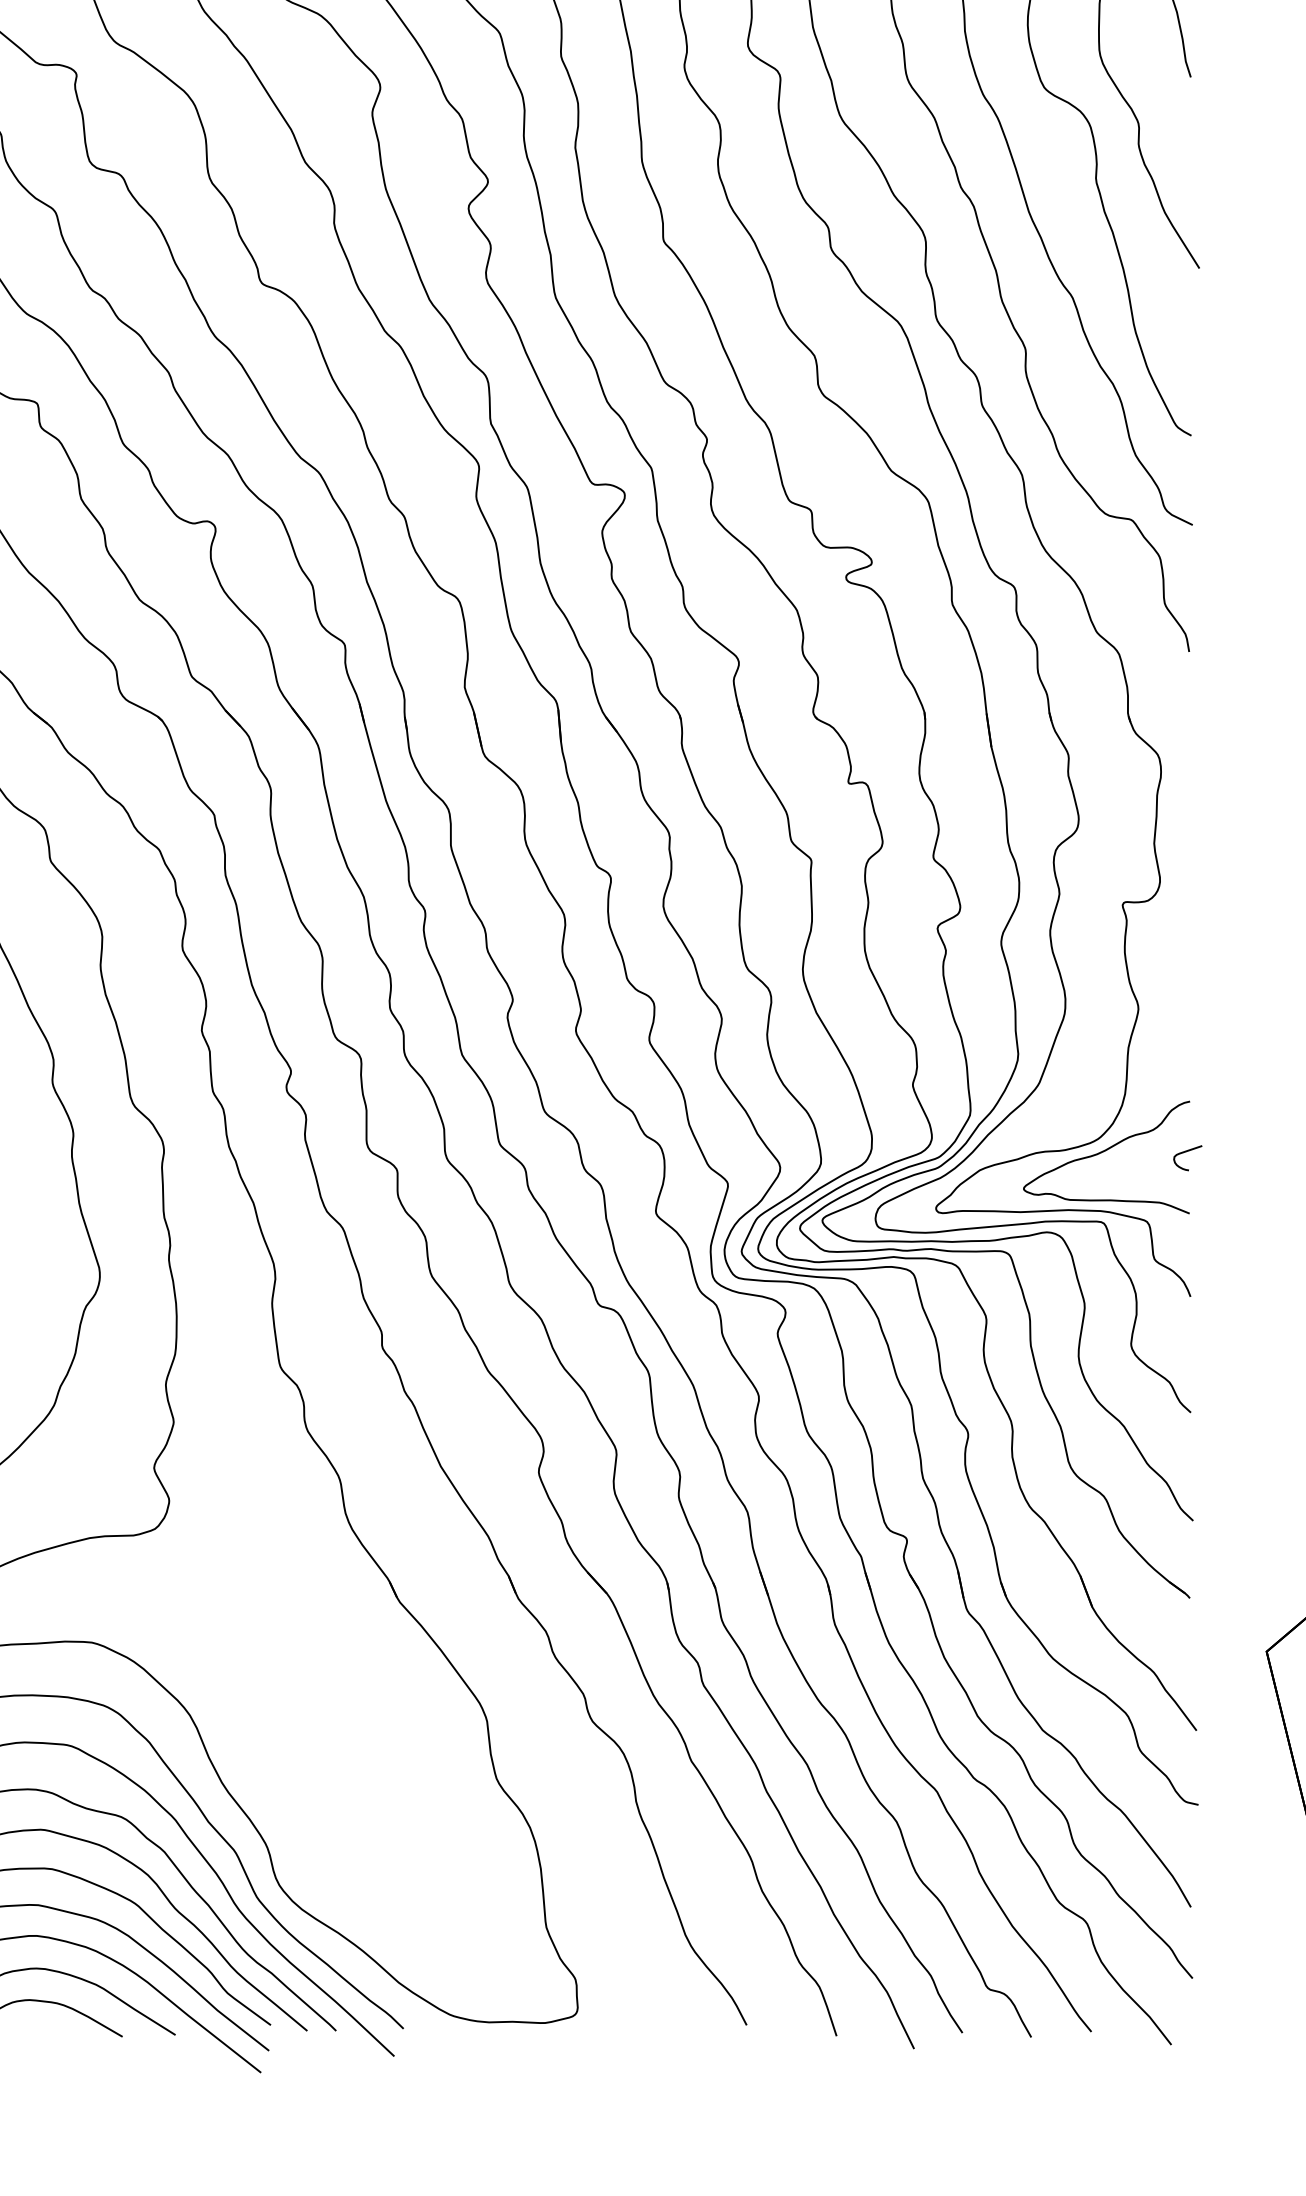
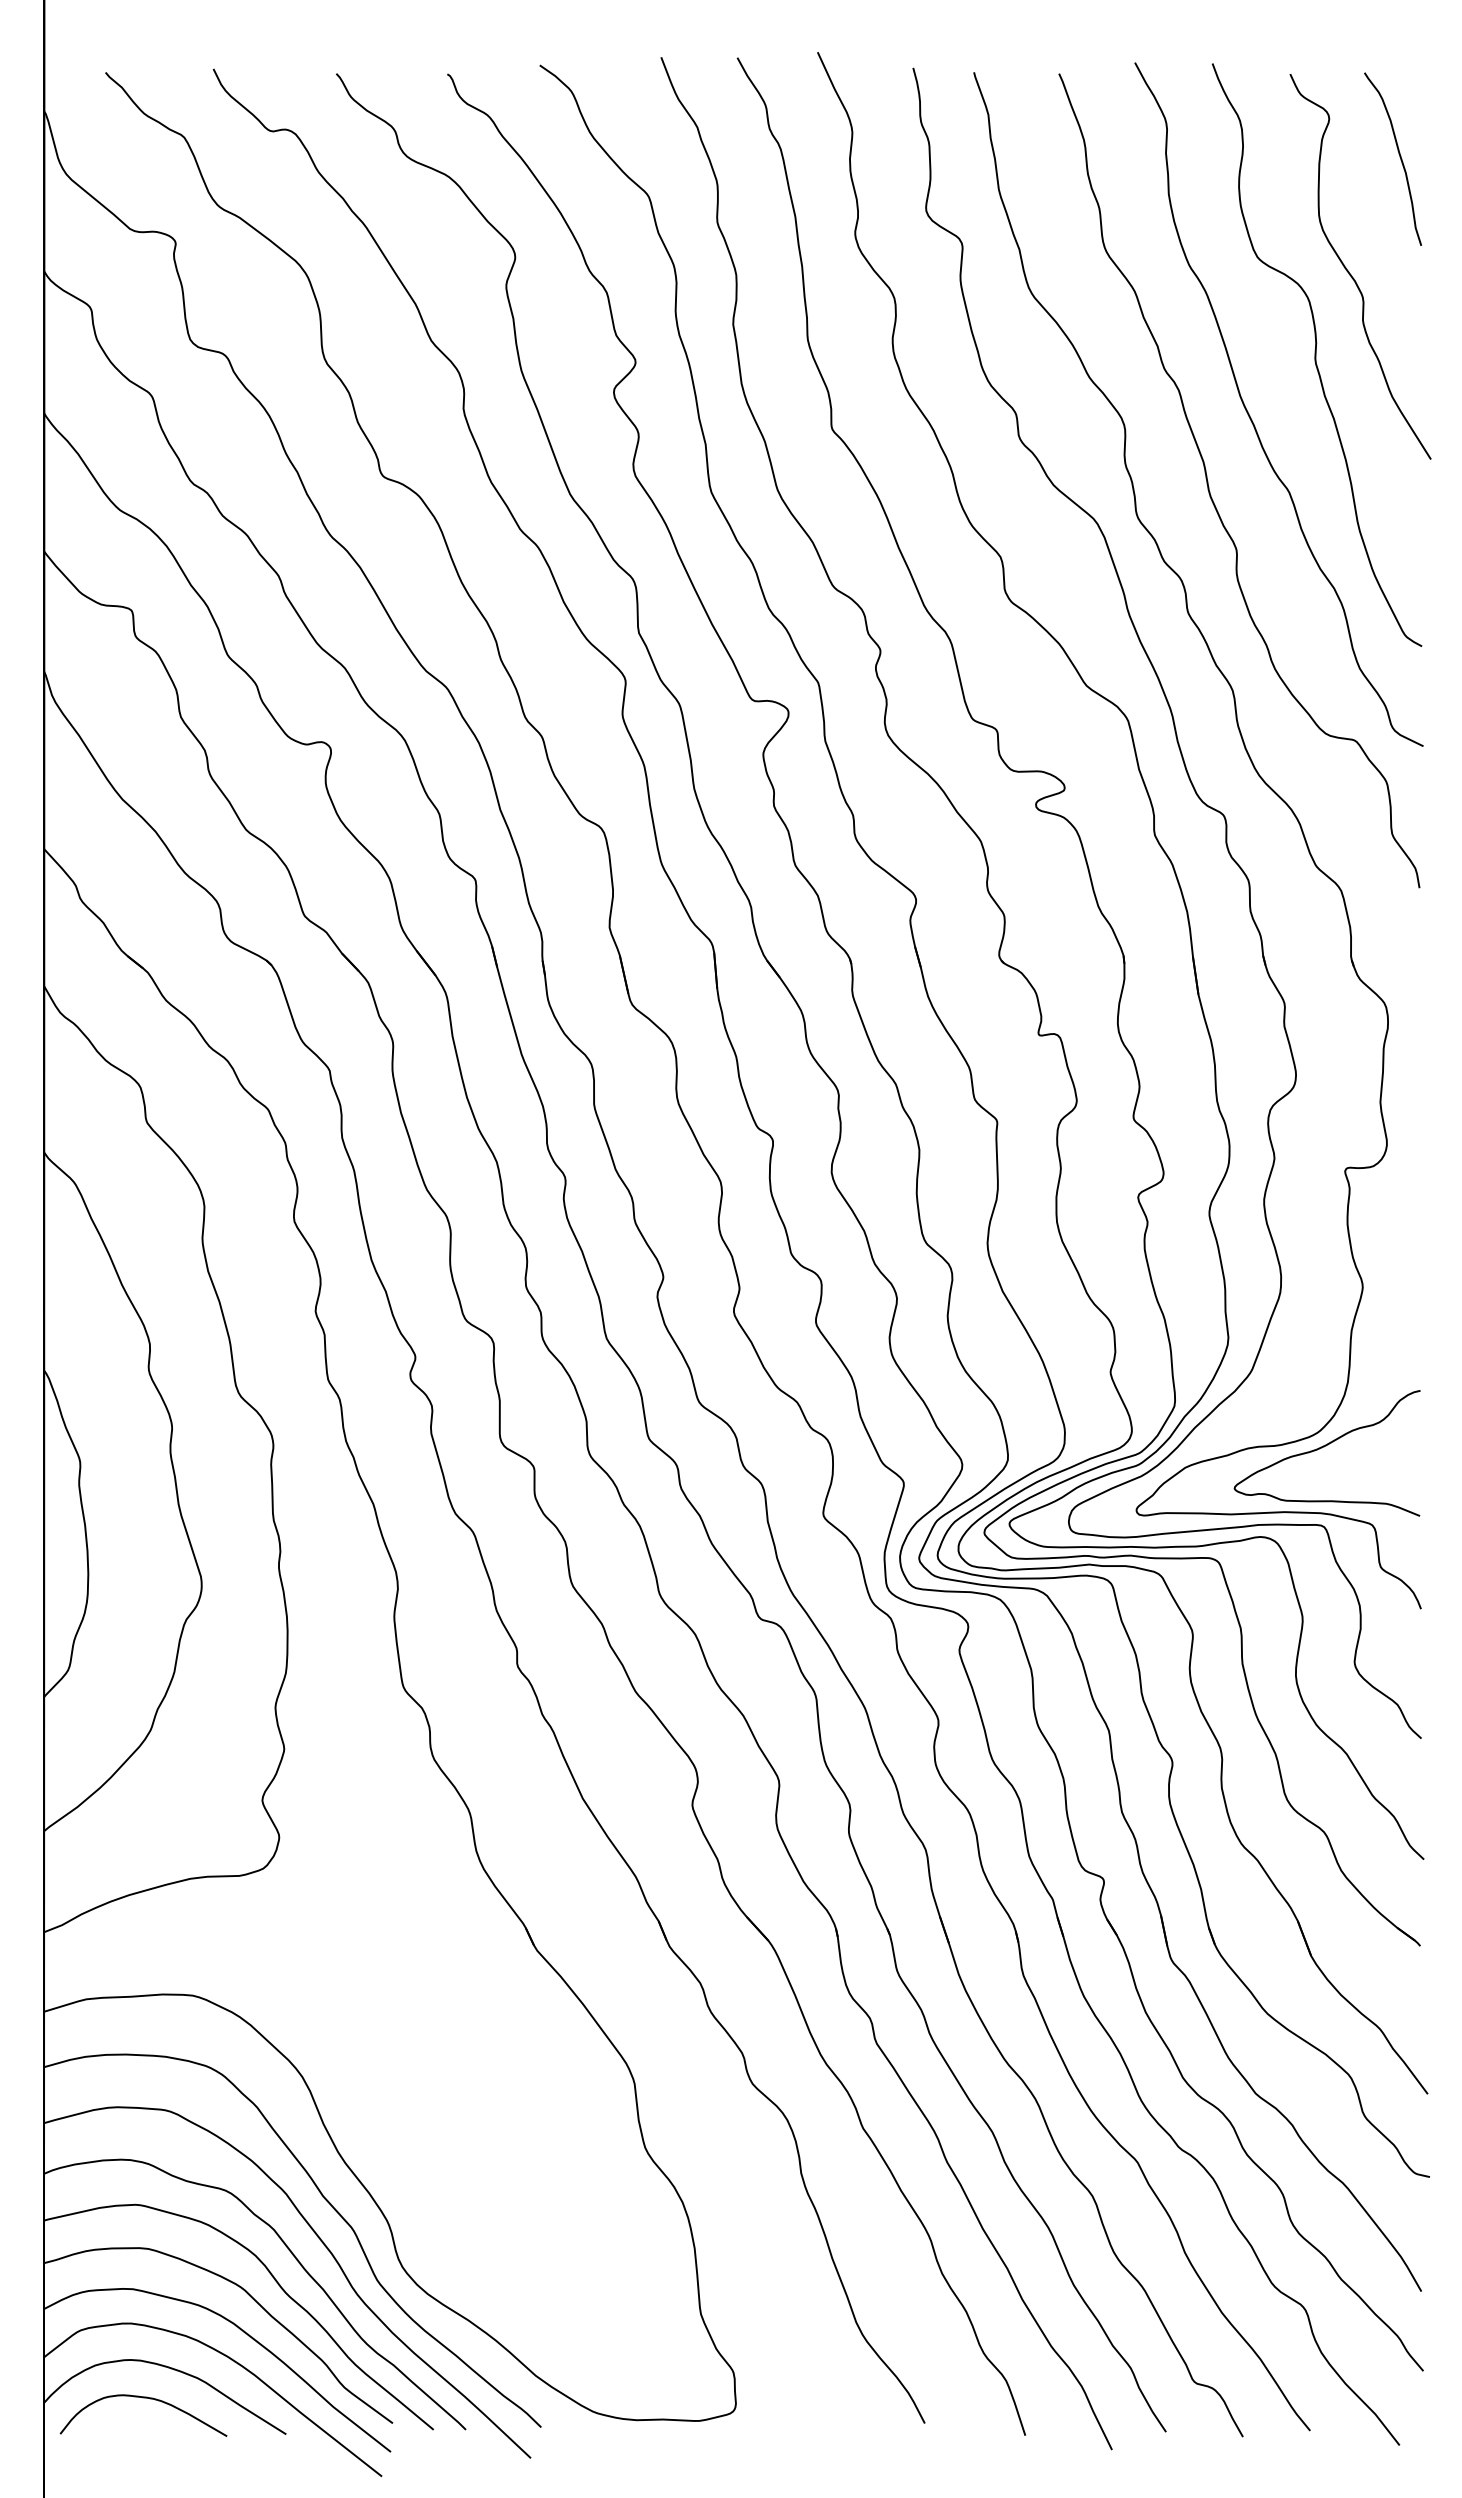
curve: (1186, 1152) -> (1416, 1447), removed

